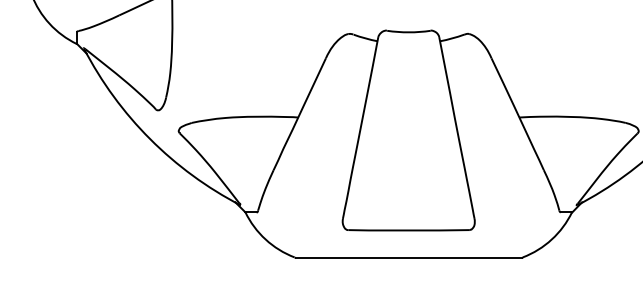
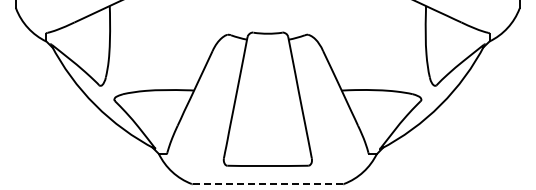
line: (409, 258) -> (268, 184), solid -> dashed

